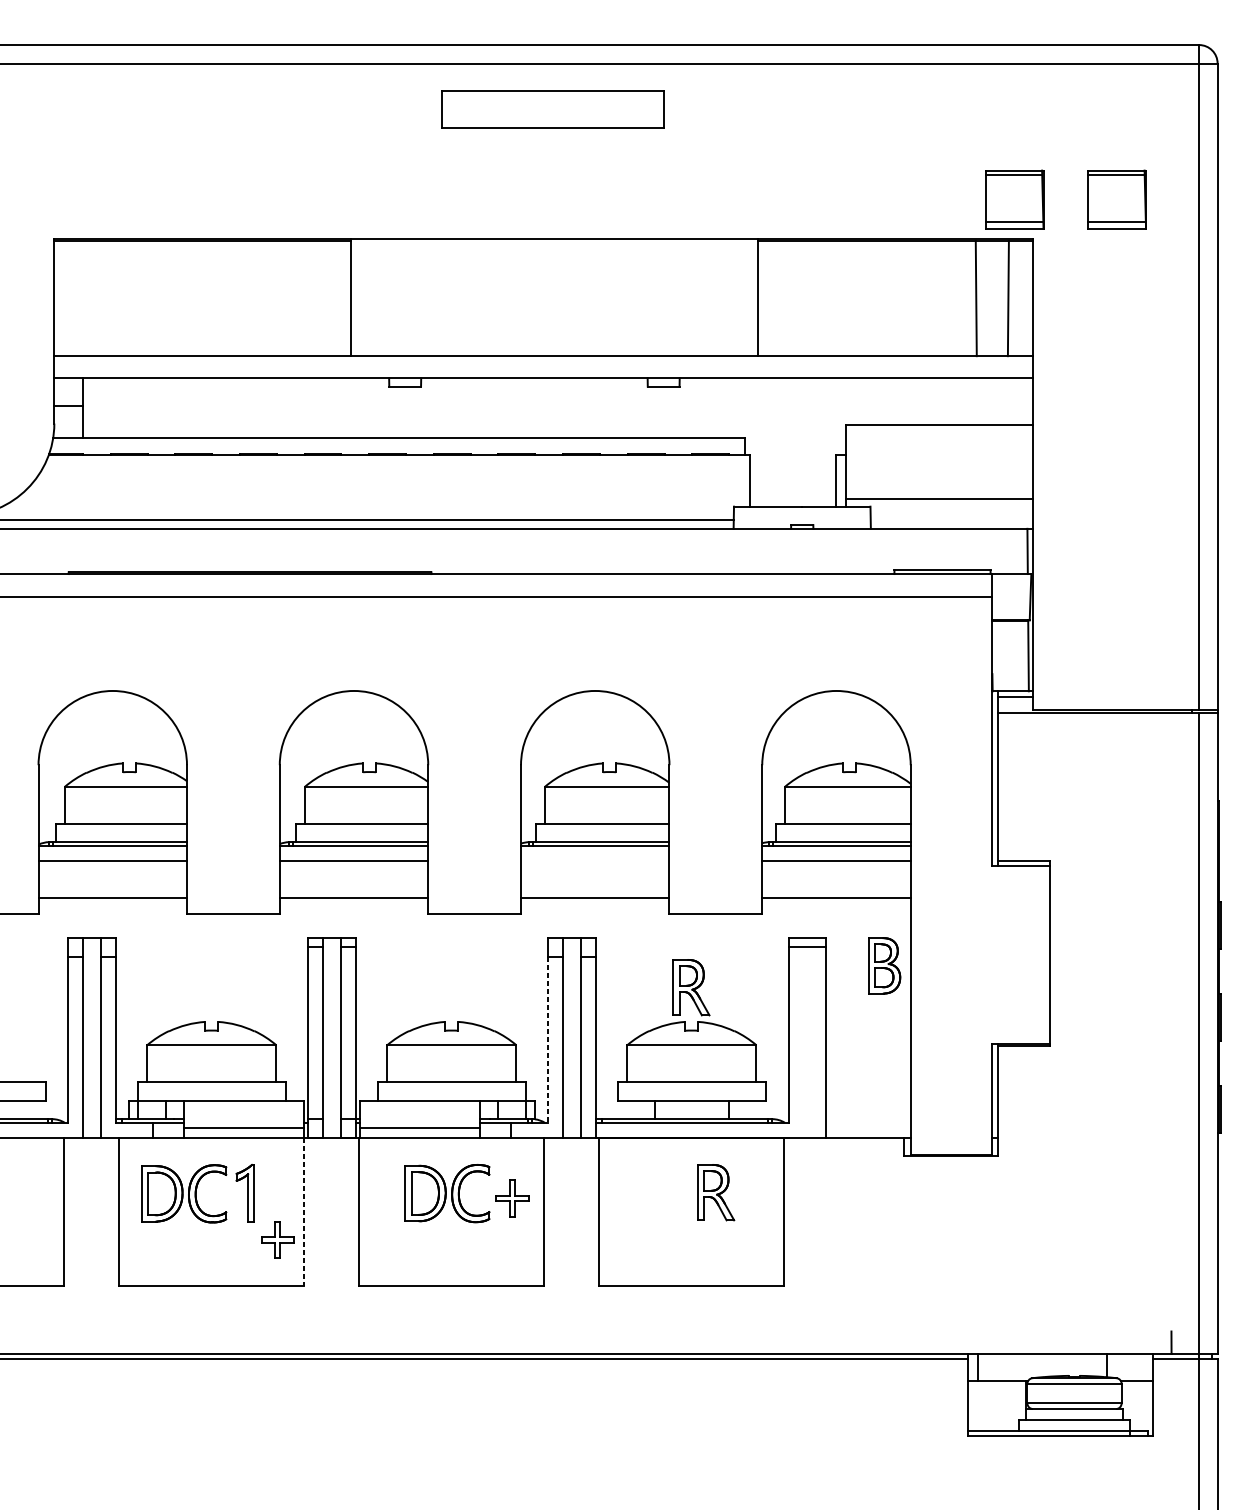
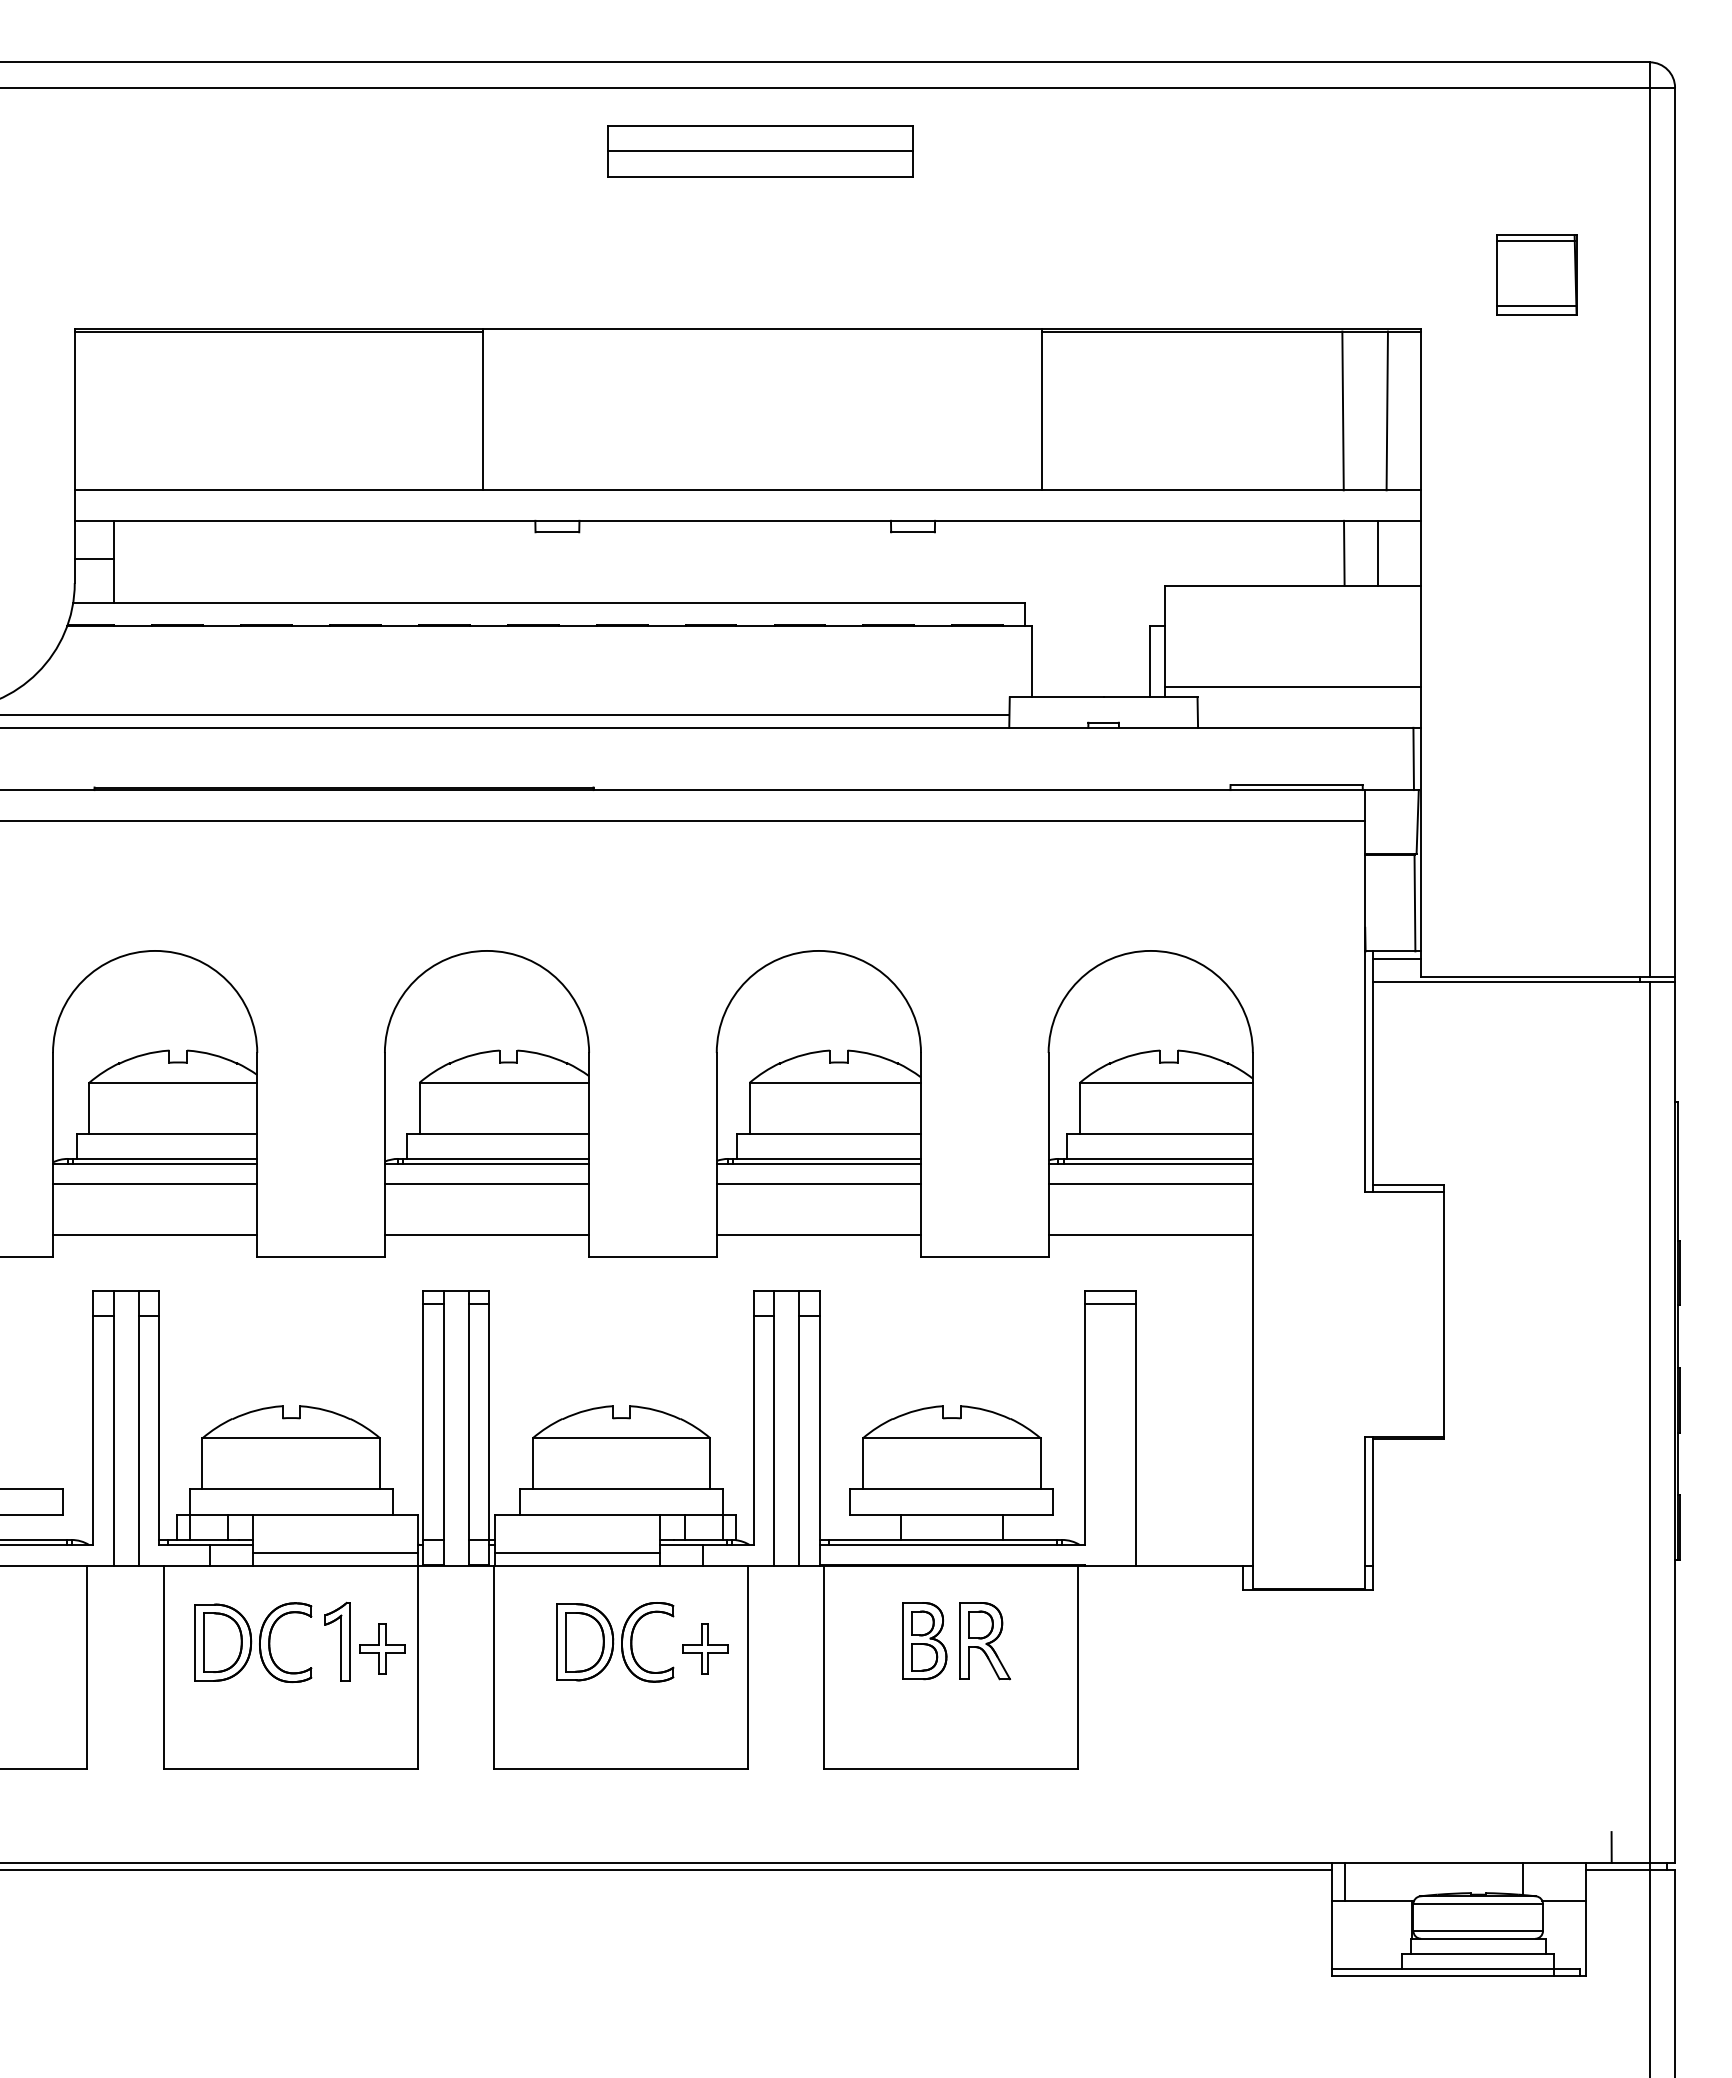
line: (552, 109) -> (760, 151), added
part: (1014, 199) -> (1395, 274), removed
line: (977, 401) -> (1344, 552), added
line: (1002, 401) -> (1378, 552), added
line: (594, 860) -> (818, 1184), added
part: (884, 966) -> (924, 1641), moved
part: (691, 987) -> (951, 1359), removed
line: (547, 1040) -> (753, 1431), dashed -> solid
line: (303, 1211) -> (417, 1667), dashed -> solid
part: (278, 1239) -> (382, 1648), moved

